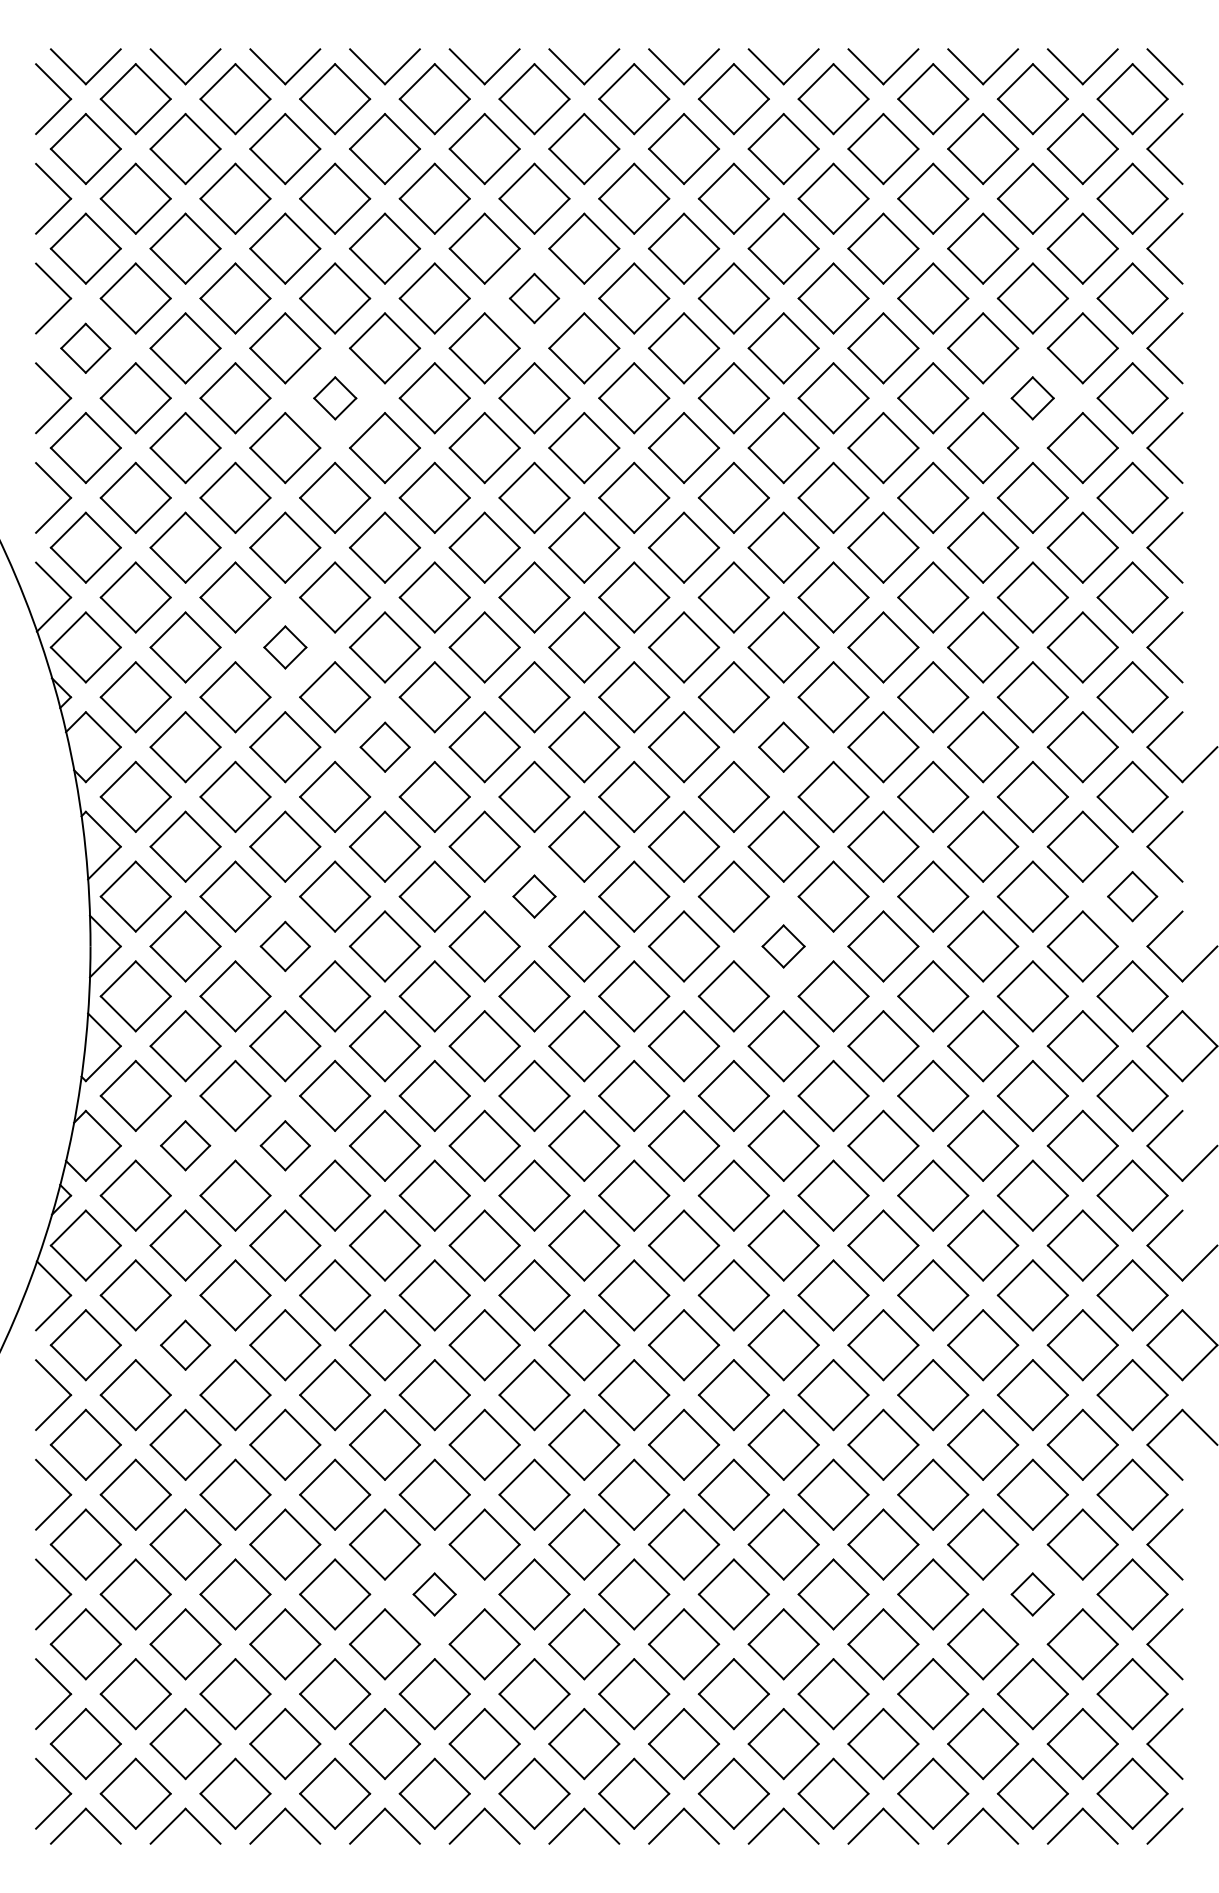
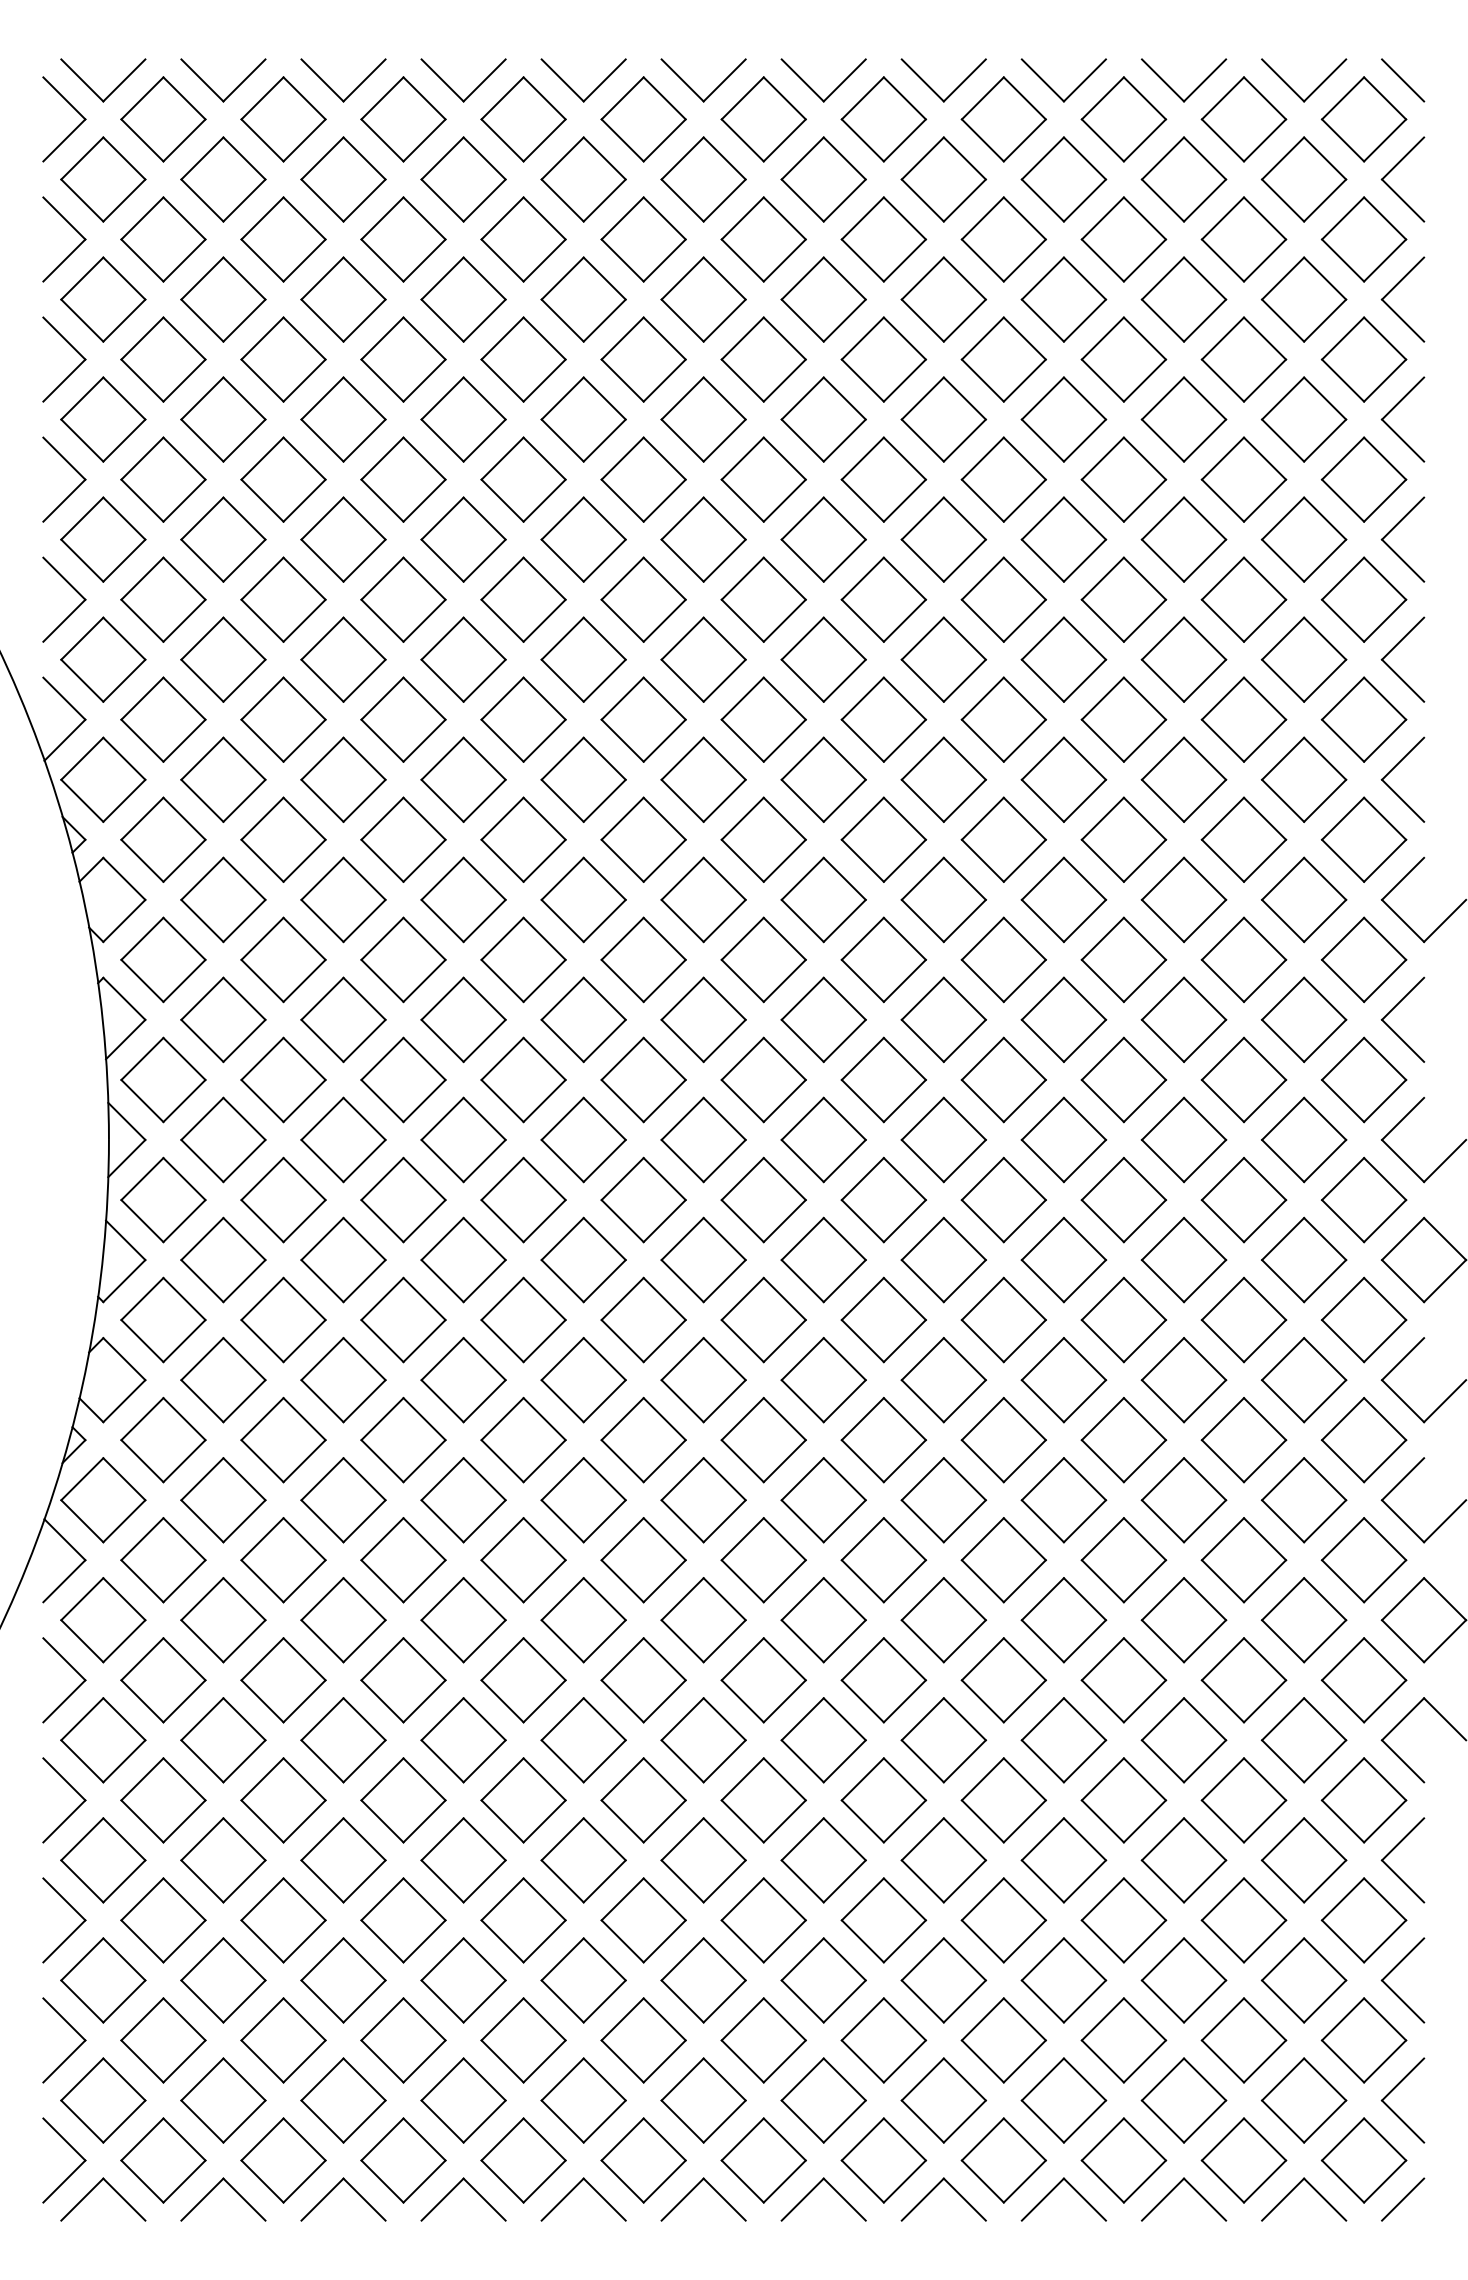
part: (534, 298) -> (643, 359), size x1.43
part: (85, 348) -> (102, 419), size x1.43
part: (335, 398) -> (403, 479), size x1.67
part: (1032, 398) -> (1243, 479), size x1.67
part: (285, 647) -> (343, 779), size x1.67
part: (385, 747) -> (464, 900), size x1.43
part: (783, 747) -> (943, 900), size x1.43
part: (534, 896) -> (643, 1079), size x1.67
part: (1132, 896) -> (1363, 1079), size x1.43
part: (285, 946) -> (343, 1140), size x1.43
part: (783, 946) -> (943, 1140), size x1.67
part: (185, 1145) -> (223, 1379), size x1.43
part: (285, 1145) -> (343, 1379), size x1.43
part: (185, 1345) -> (223, 1620), size x1.43
part: (434, 1594) -> (523, 1920), size x1.67
part: (1032, 1594) -> (1243, 1920), size x1.67

